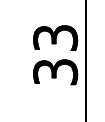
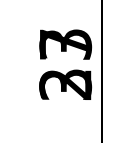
text: (55, 55) -> (65, 64), 33 -> 27

